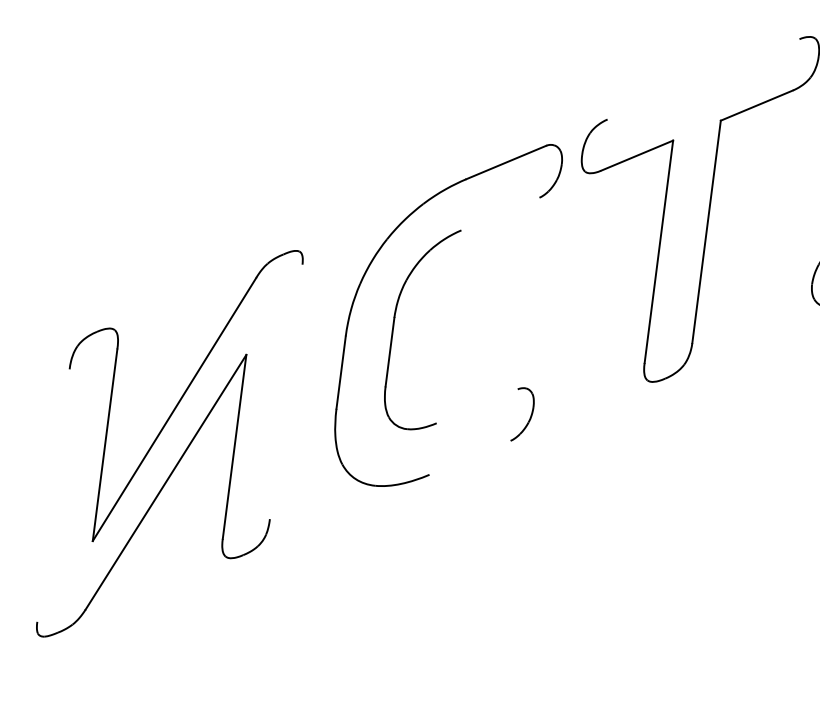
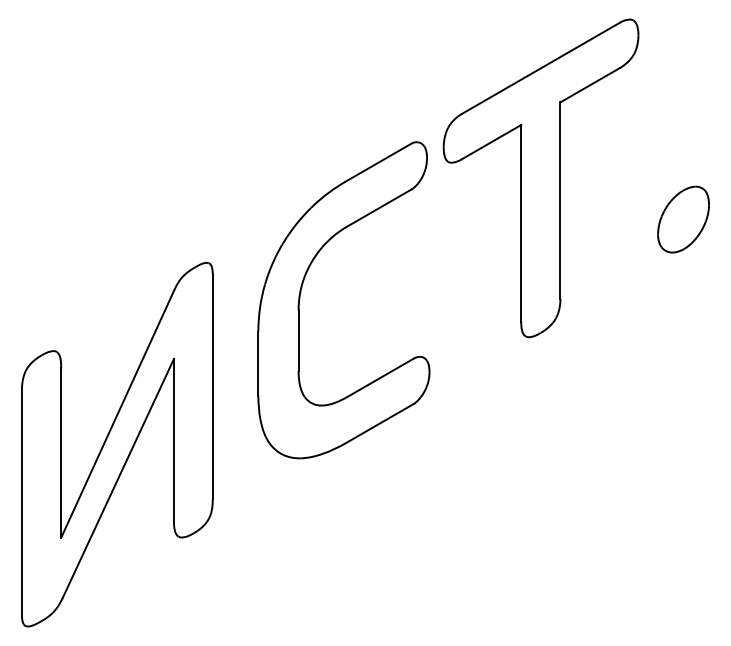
line: (703, 78) -> (540, 67), added
line: (500, 213) -> (379, 207), added
line: (285, 391) -> (212, 386), added
line: (477, 405) -> (380, 377), added
line: (469, 457) -> (379, 423), added
line: (53, 495) -> (21, 502), added

